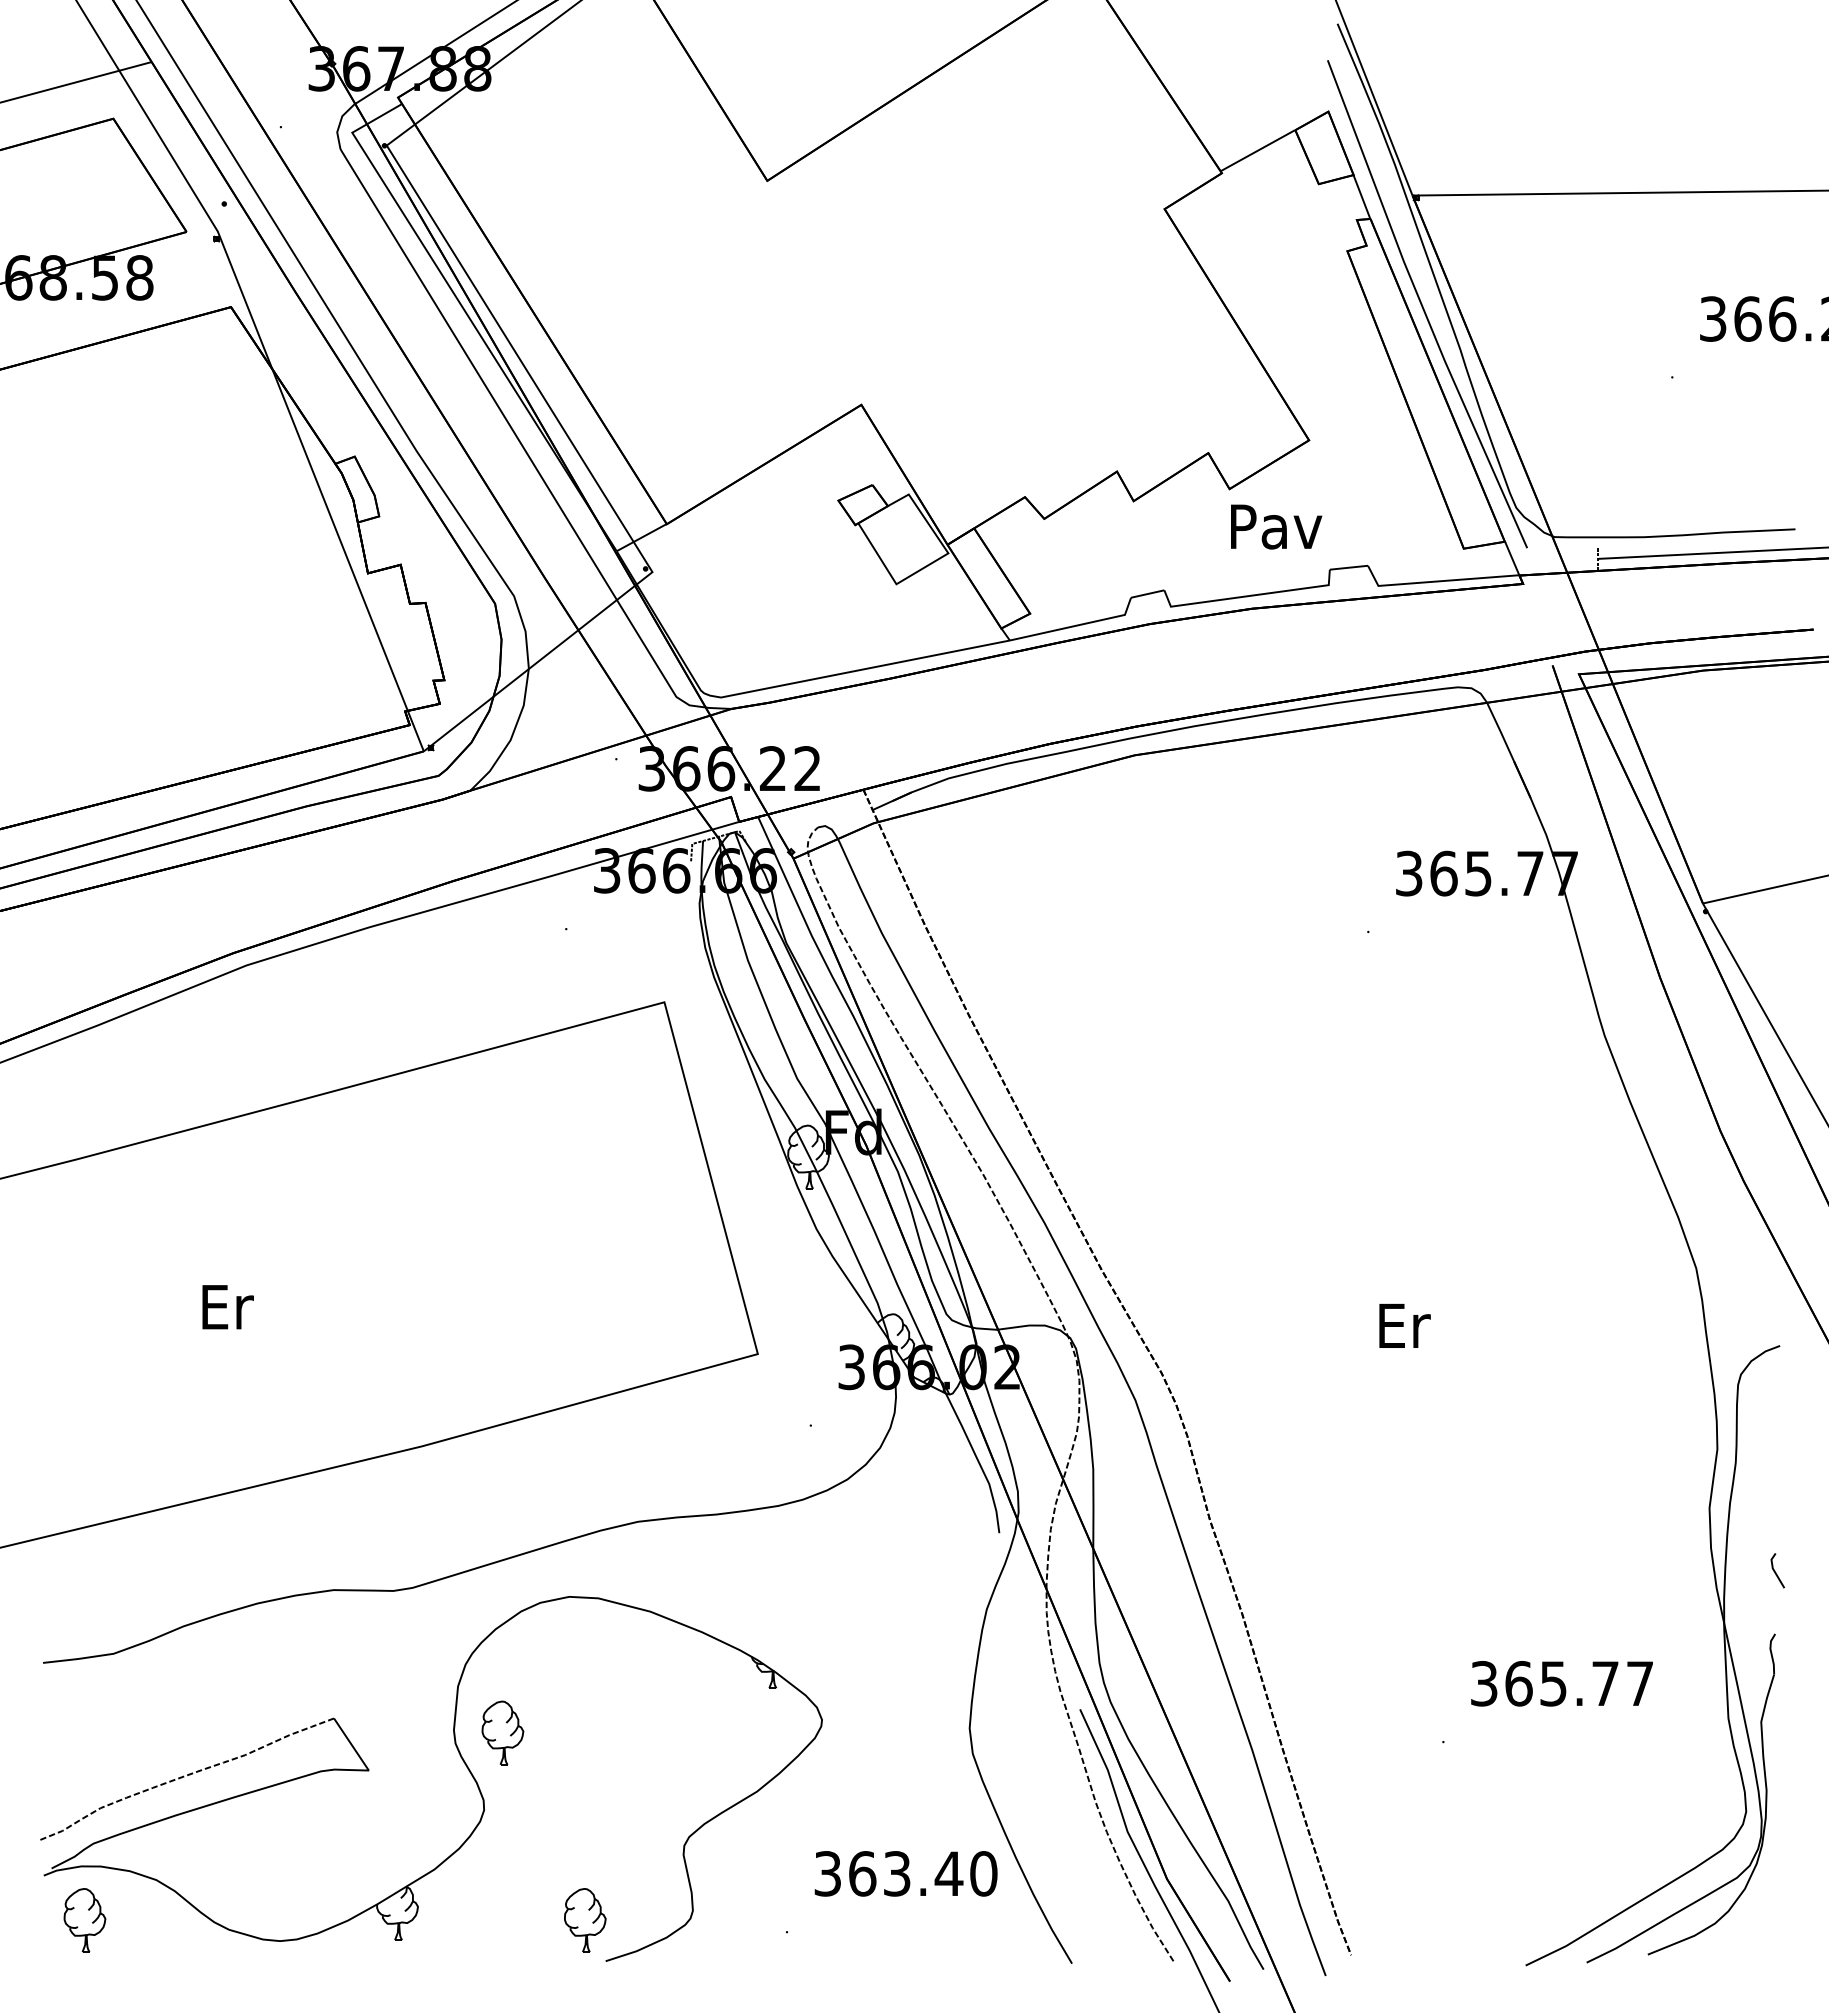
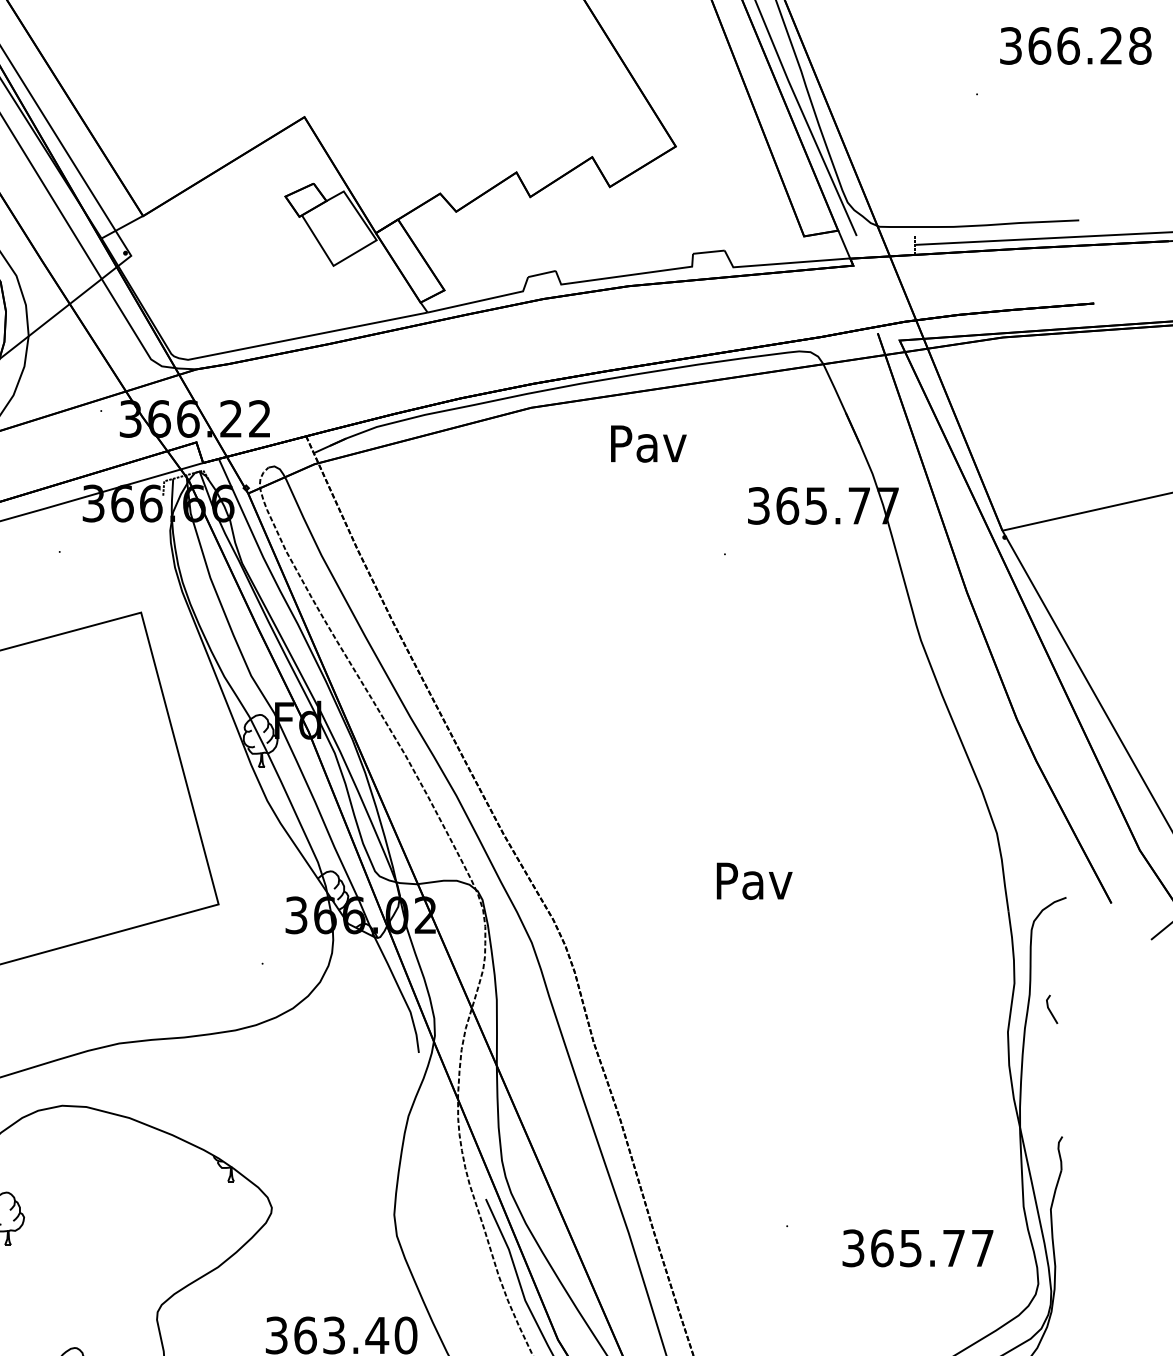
text: (1276, 526) -> (648, 443), moved
text: (1403, 1325) -> (754, 880), Er -> Pav
line: (1775, 1570) -> (1050, 1009), moved
text: (1561, 1683) -> (917, 1248), moved

